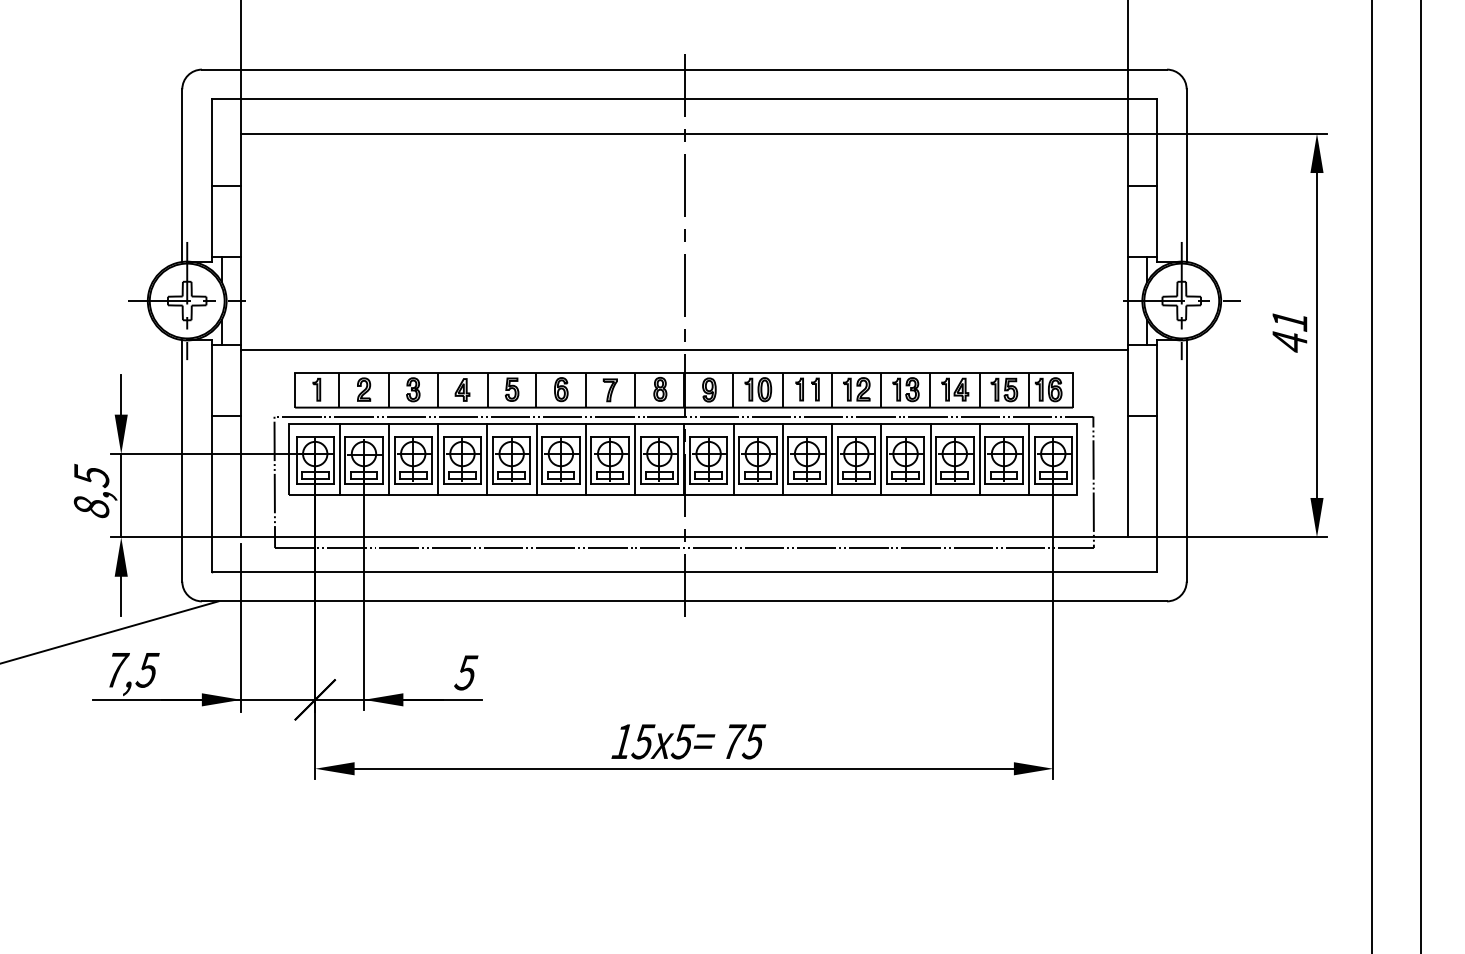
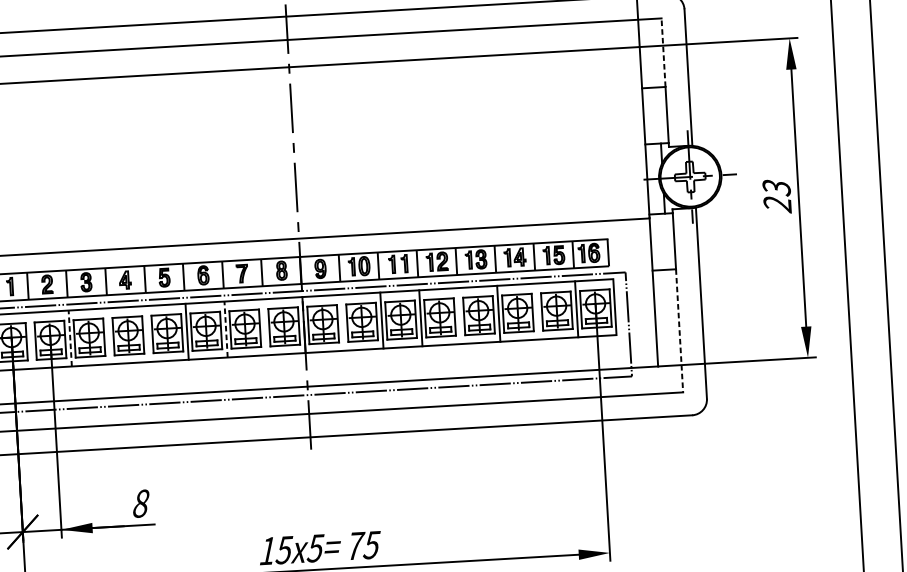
line: (1157, 142) -> (663, 52), solid -> dashed
text: (1289, 332) -> (776, 196), 41 -> 23
line: (389, 458) -> (70, 337), solid -> dashed
line: (585, 458) -> (225, 328), solid -> dashed
line: (339, 459) -> (31, 340), removed
line: (438, 459) -> (109, 336), removed
line: (487, 459) -> (148, 334), removed
line: (635, 459) -> (265, 327), removed
line: (733, 459) -> (342, 322), removed
line: (881, 459) -> (459, 316), removed
line: (979, 459) -> (537, 311), removed
line: (1157, 494) -> (679, 331), solid -> dashed
text: (466, 672) -> (141, 503), 5 -> 8

